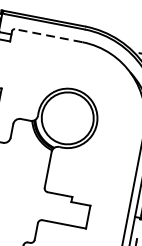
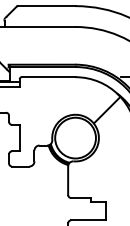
line: (48, 36) -> (48, 77), dashed -> solid
hatch: (92, 105) -> (92, 124), added

